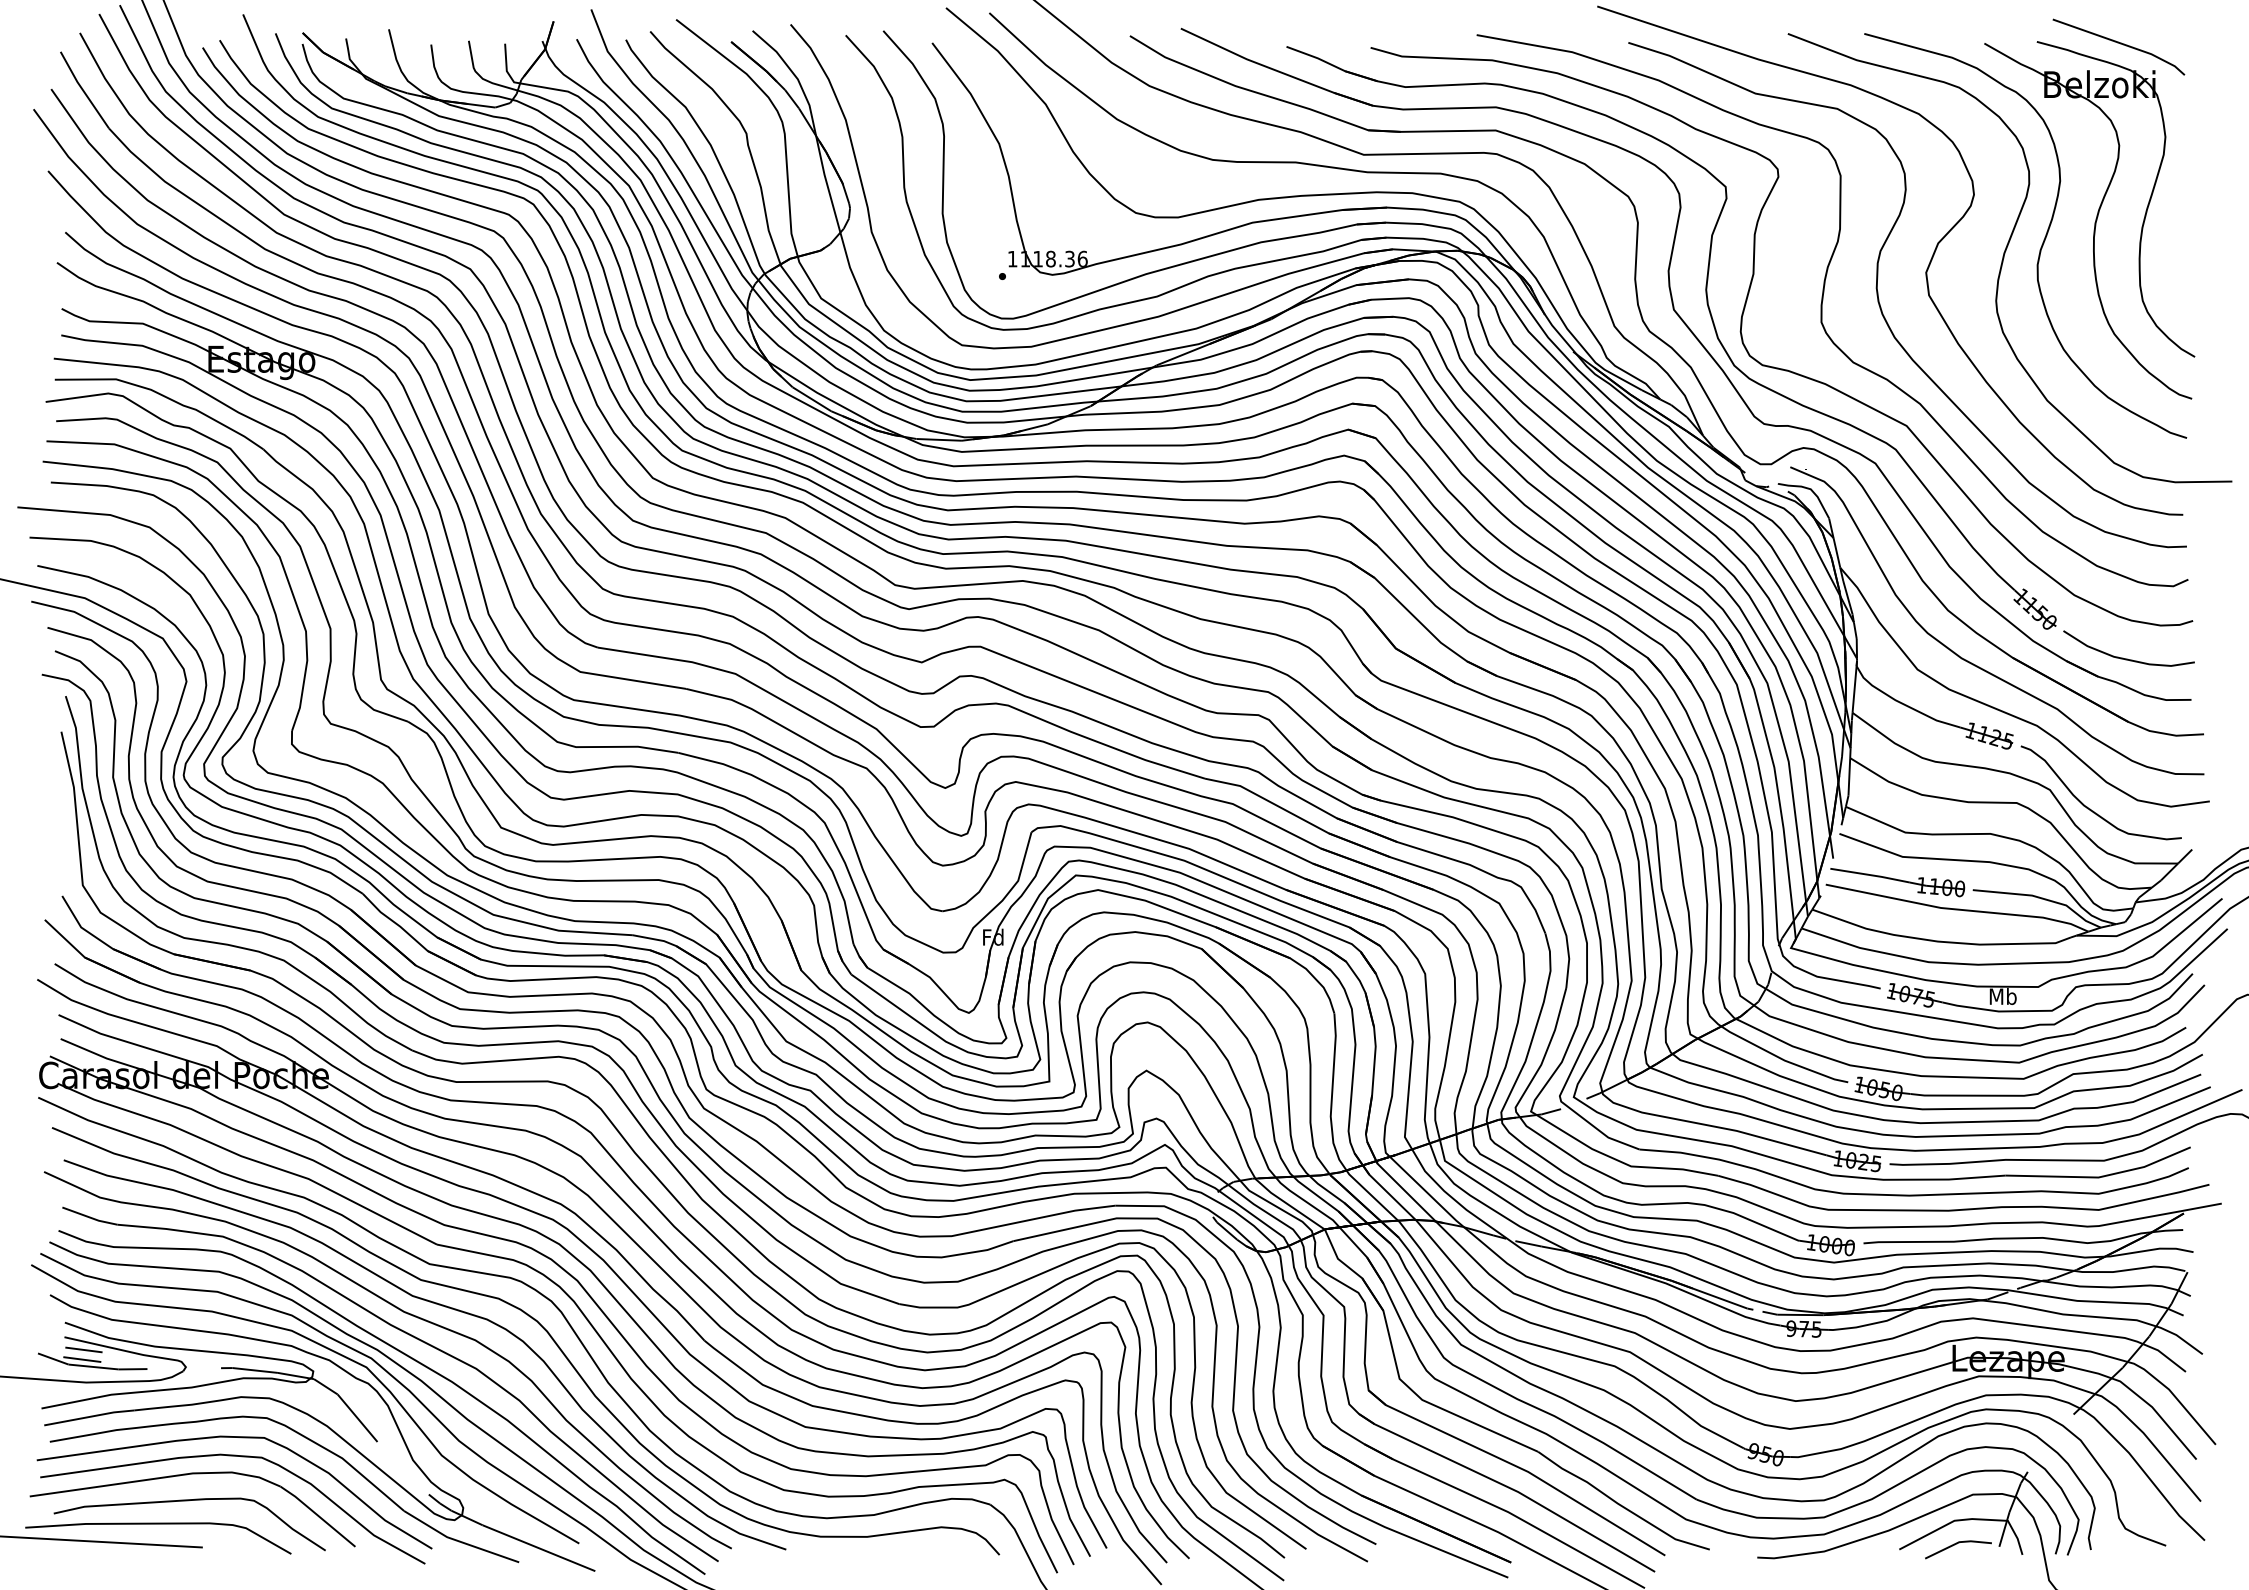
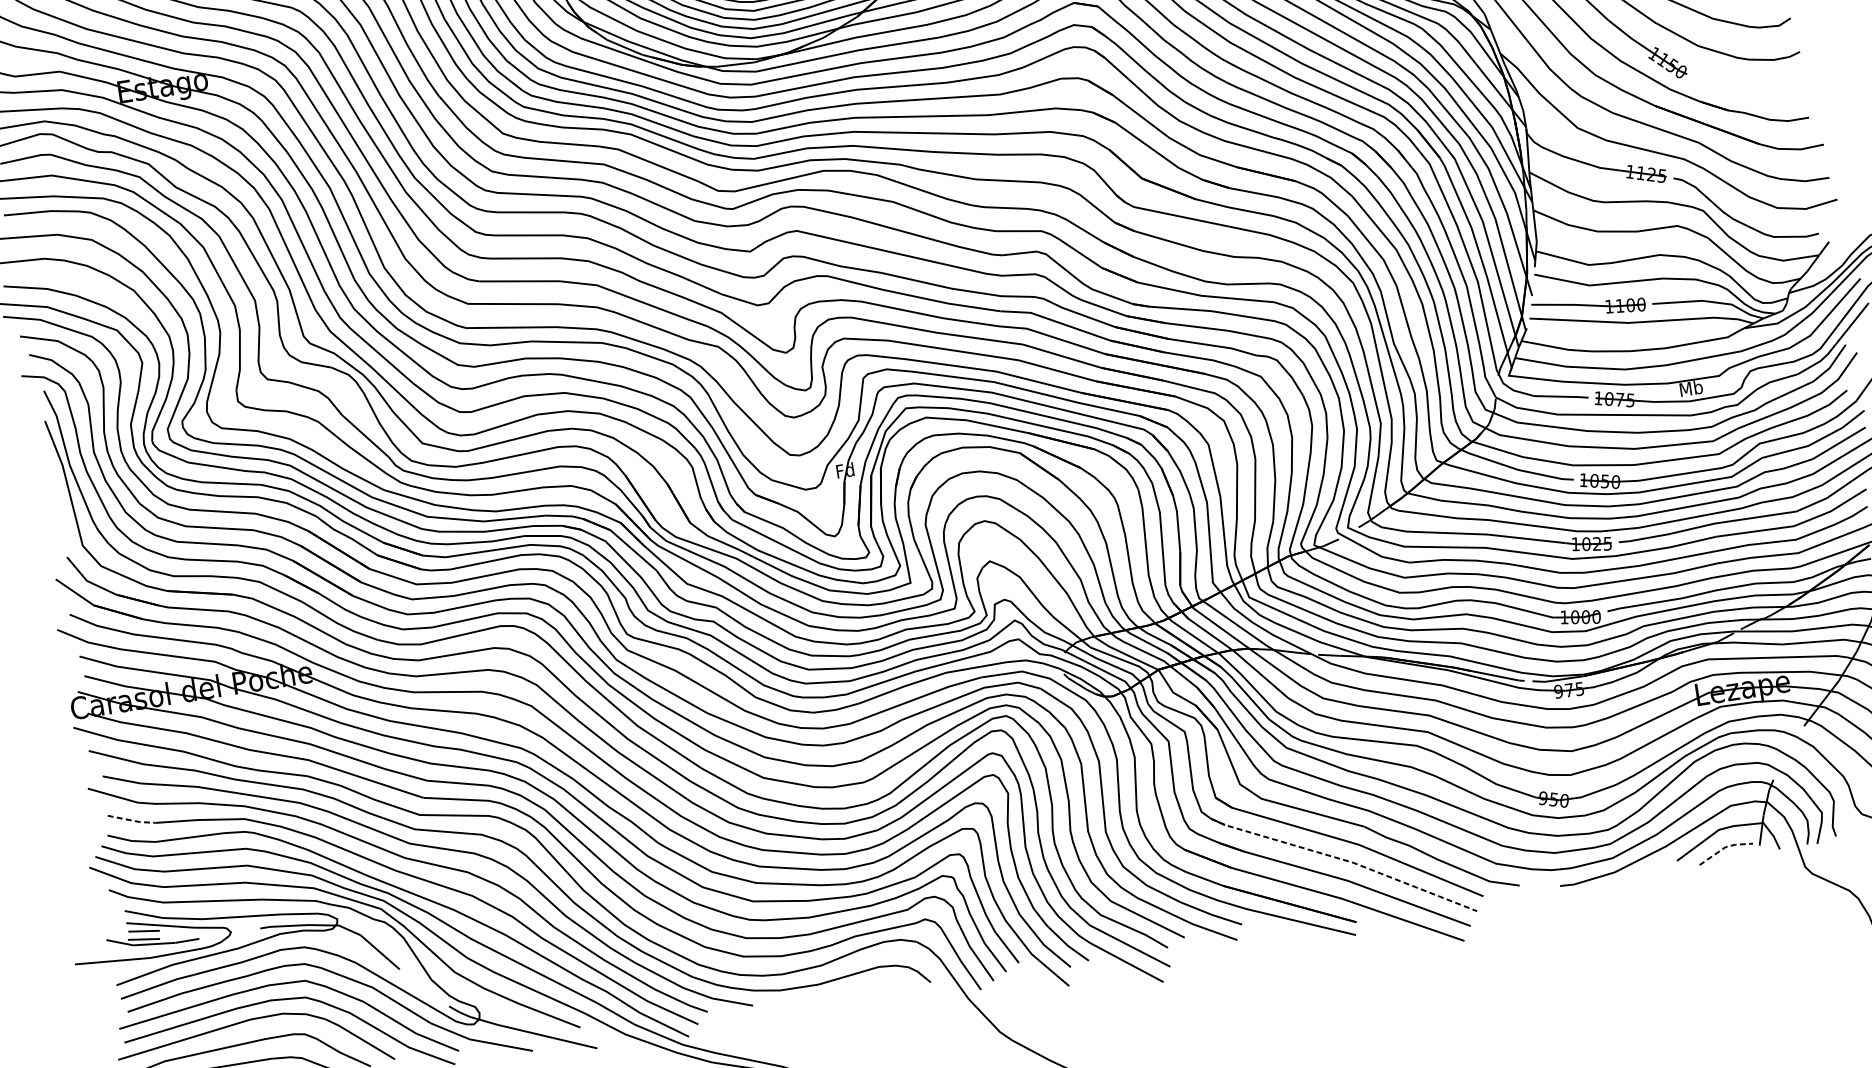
curve: (2127, 658) -> (1750, 91), removed
line: (90, 1217) -> (132, 820), solid -> dashed
line: (1510, 1488) -> (1346, 860), solid -> dashed
line: (1958, 1542) -> (1725, 847), solid -> dashed

